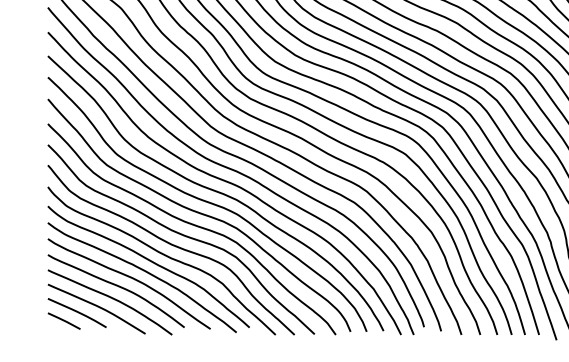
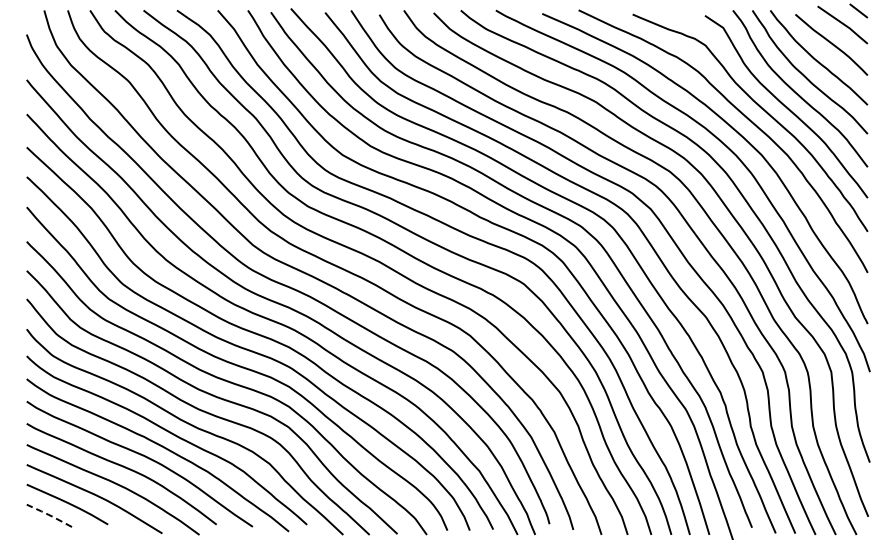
line: (64, 320) -> (49, 515), solid -> dashed

